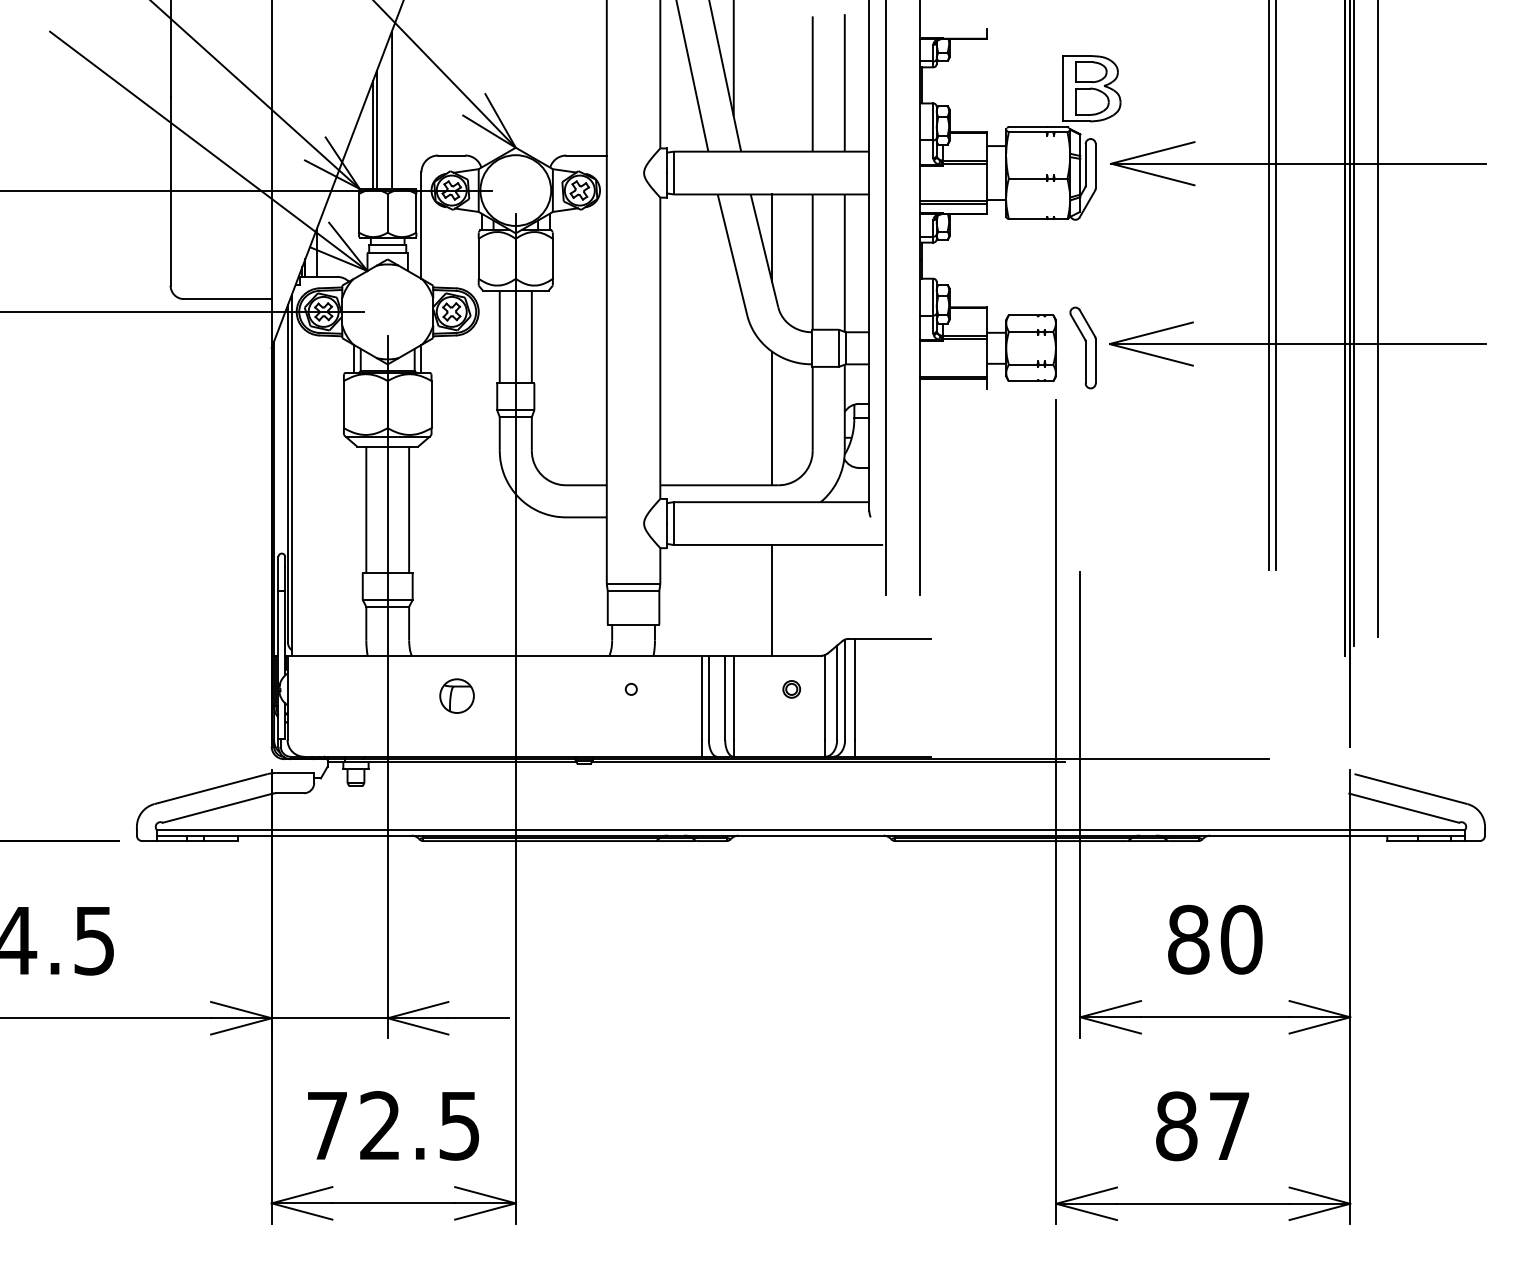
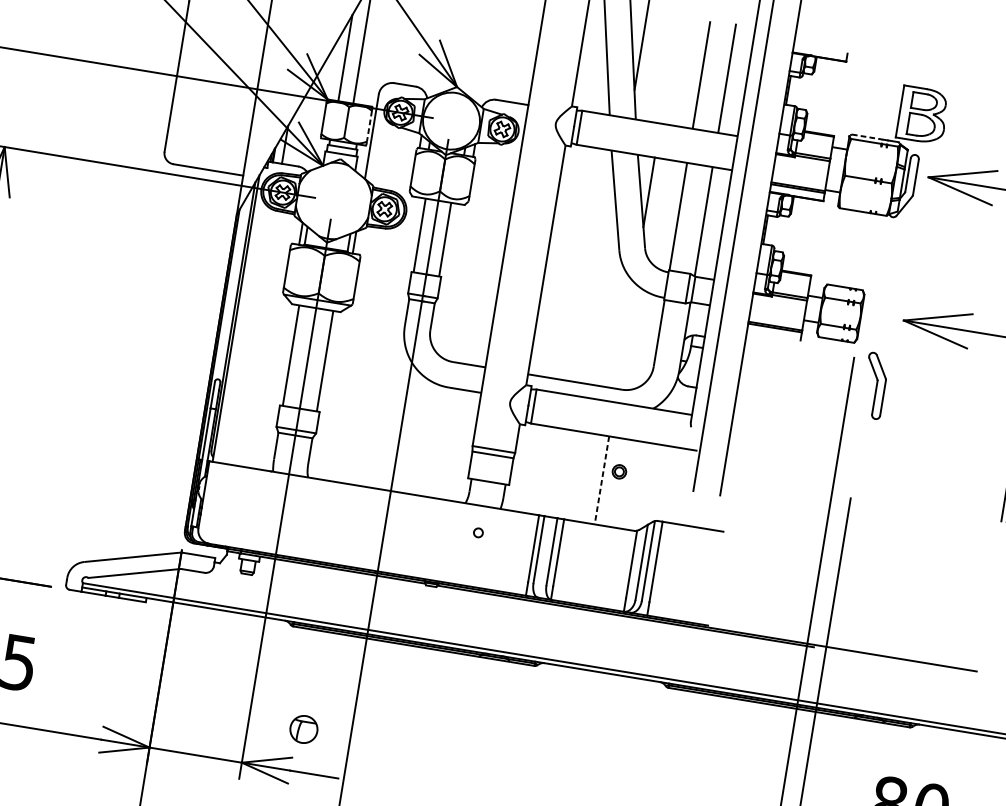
line: (1027, 126) -> (866, 136), solid -> dashed
line: (376, 129) -> (348, 54), removed
line: (416, 213) -> (369, 126), solid -> dashed
part: (1082, 347) -> (874, 385), moved
line: (772, 418) -> (625, 335), removed
line: (772, 600) -> (602, 480), solid -> dashed
part: (791, 689) -> (619, 471), moved
part: (456, 695) -> (303, 728), moved

